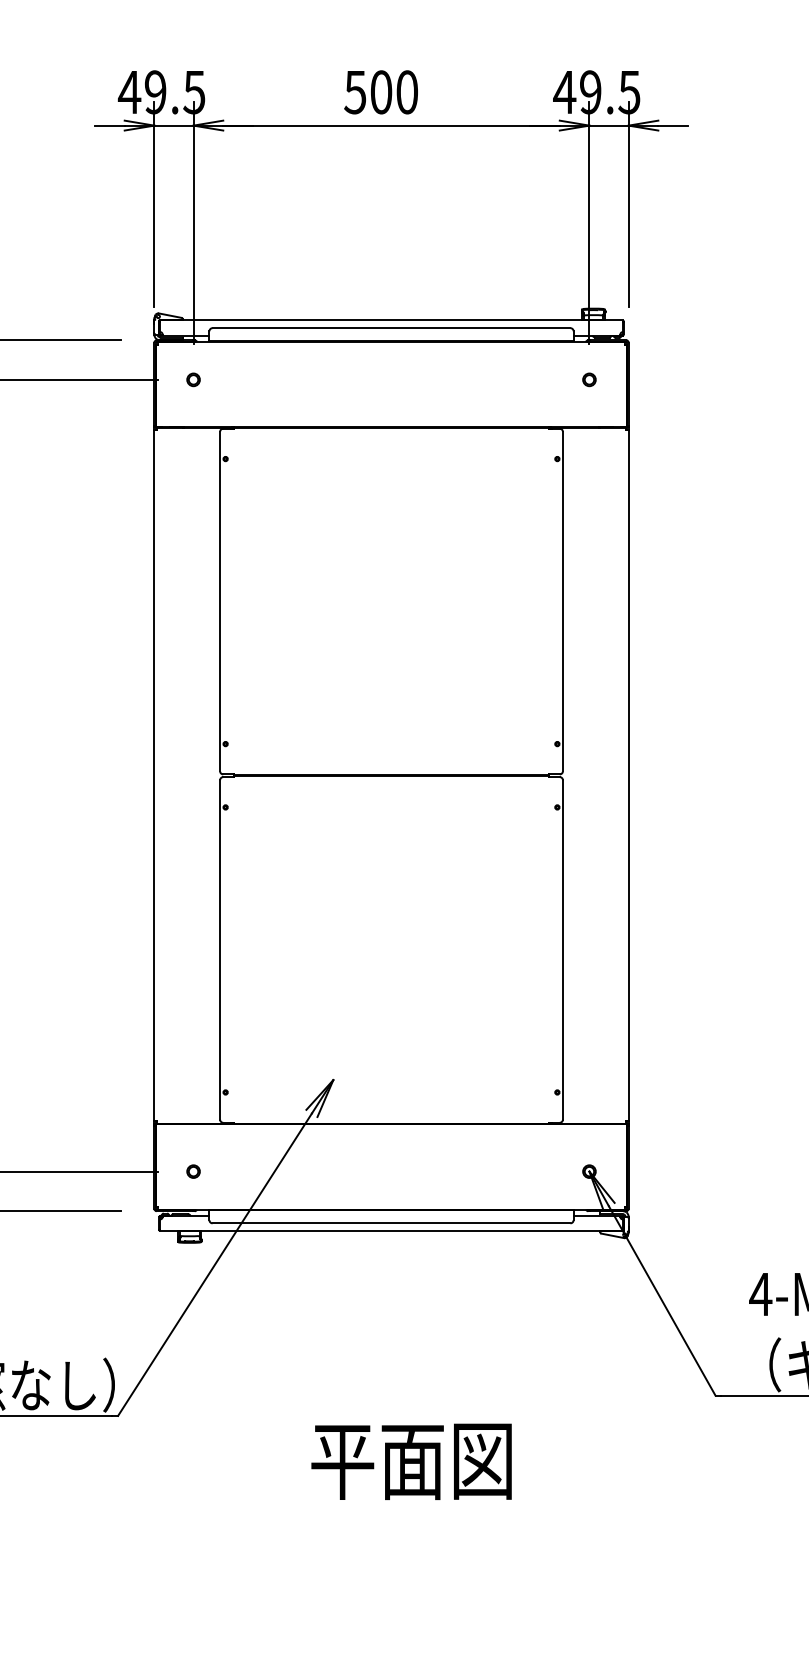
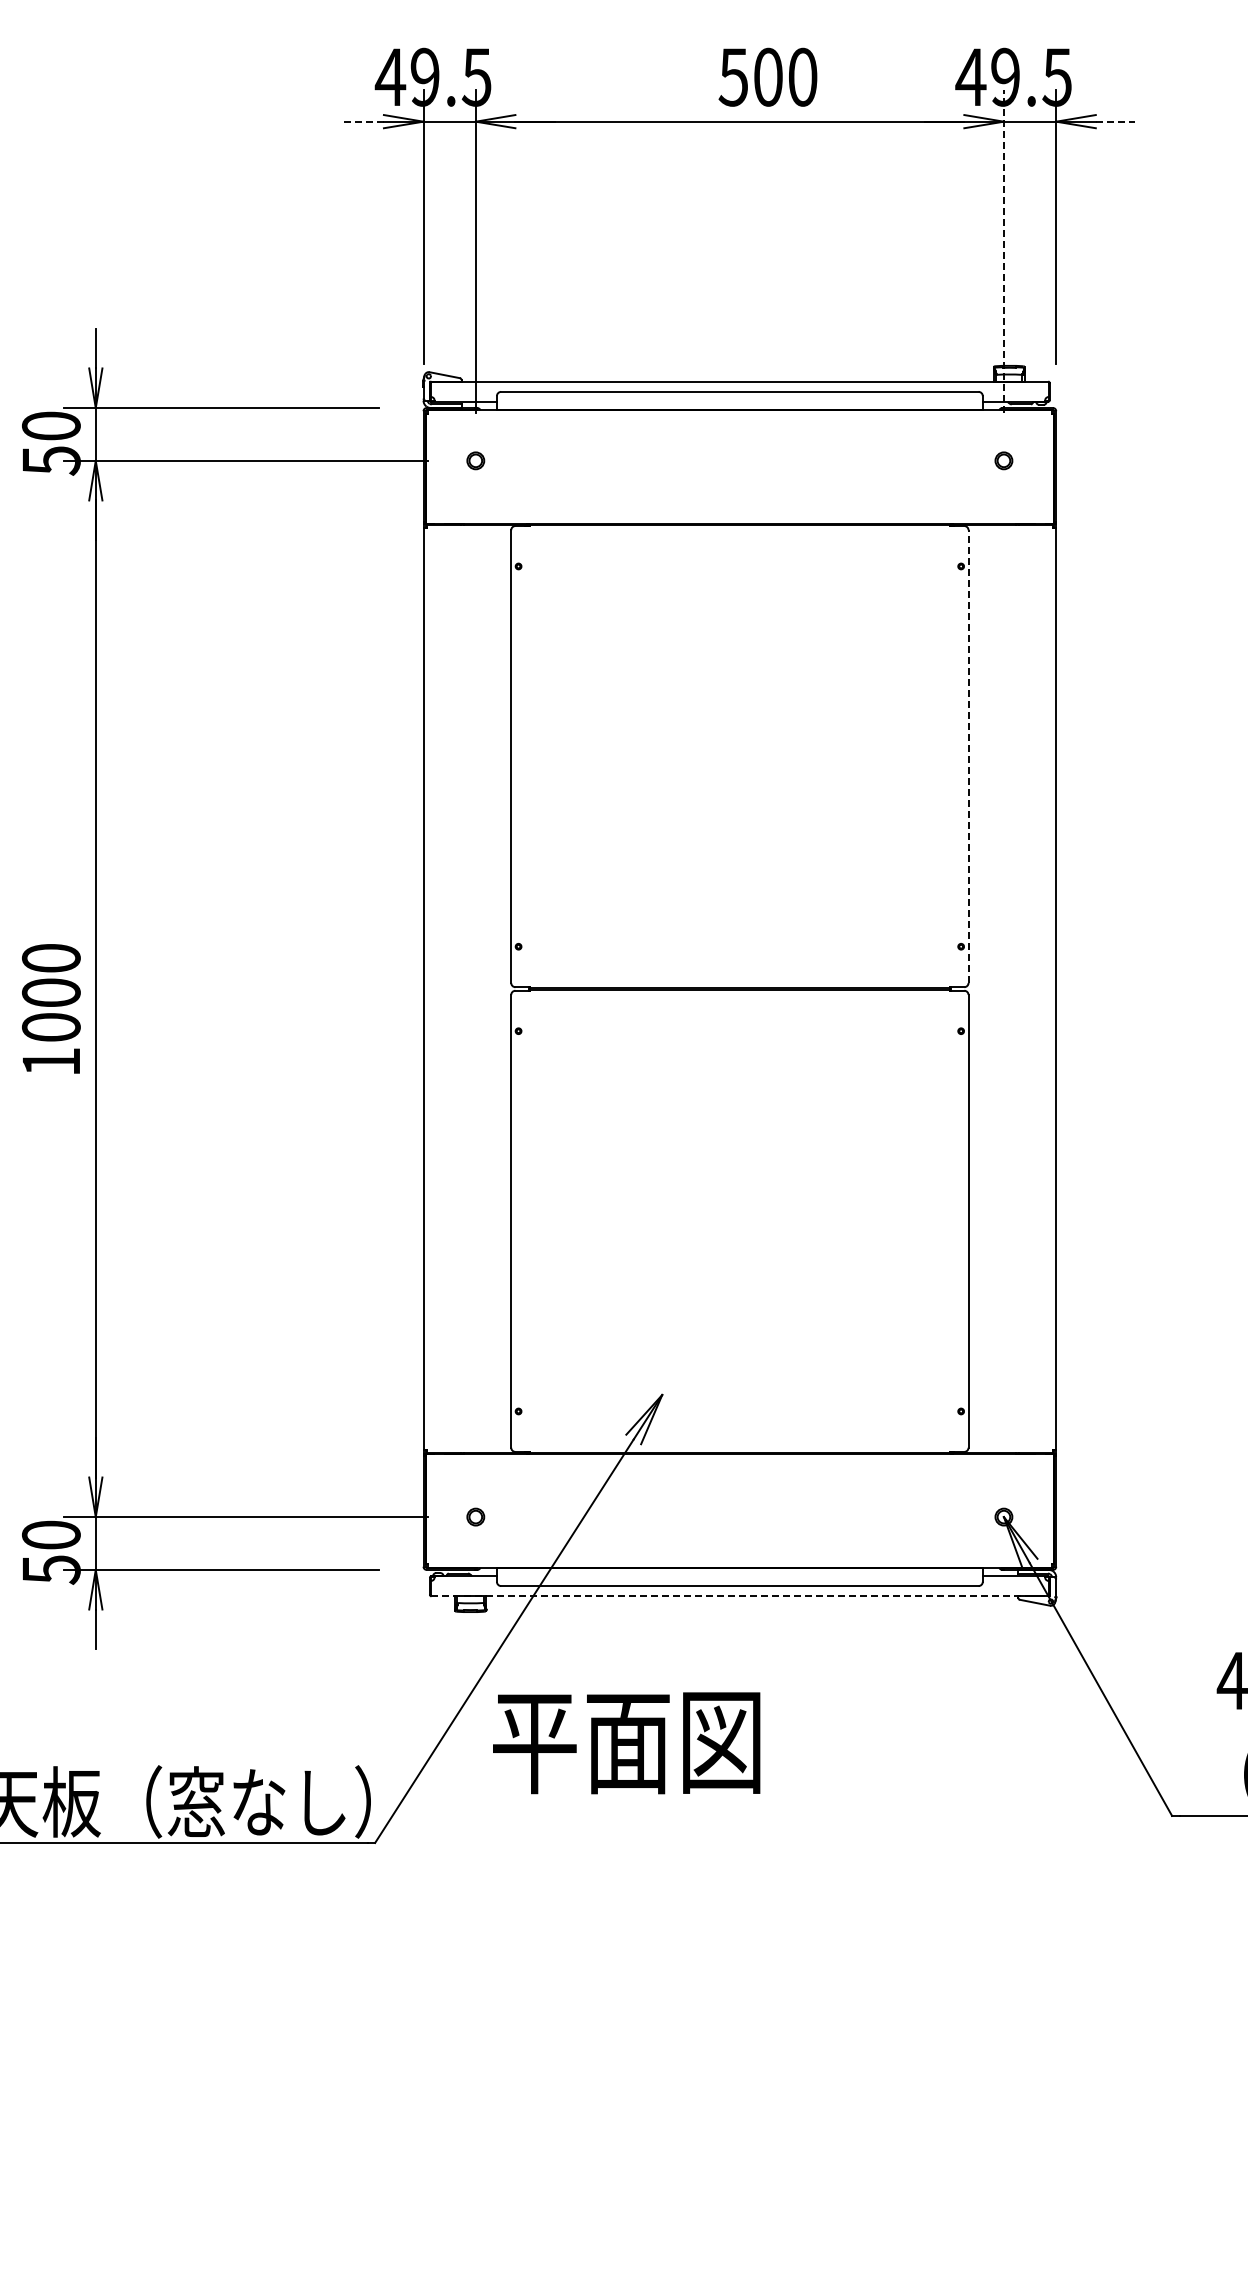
text: (380, 91) -> (767, 76), moved
line: (110, 125) -> (364, 121), solid -> dashed
line: (673, 125) -> (1115, 121), solid -> dashed
line: (589, 222) -> (1003, 251), solid -> dashed
line: (562, 601) -> (968, 756), solid -> dashed
line: (391, 1231) -> (740, 1596), solid -> dashed
text: (411, 1462) -> (626, 1743), moved

